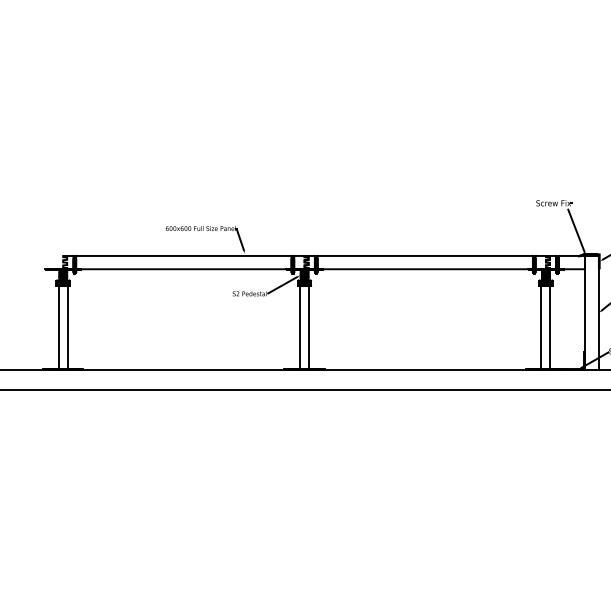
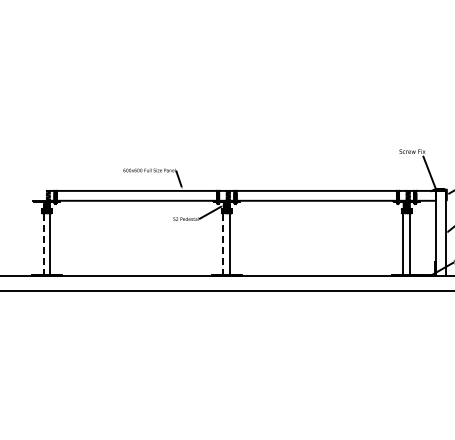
line: (58, 327) -> (43, 244), solid -> dashed
line: (300, 327) -> (223, 244), solid -> dashed

